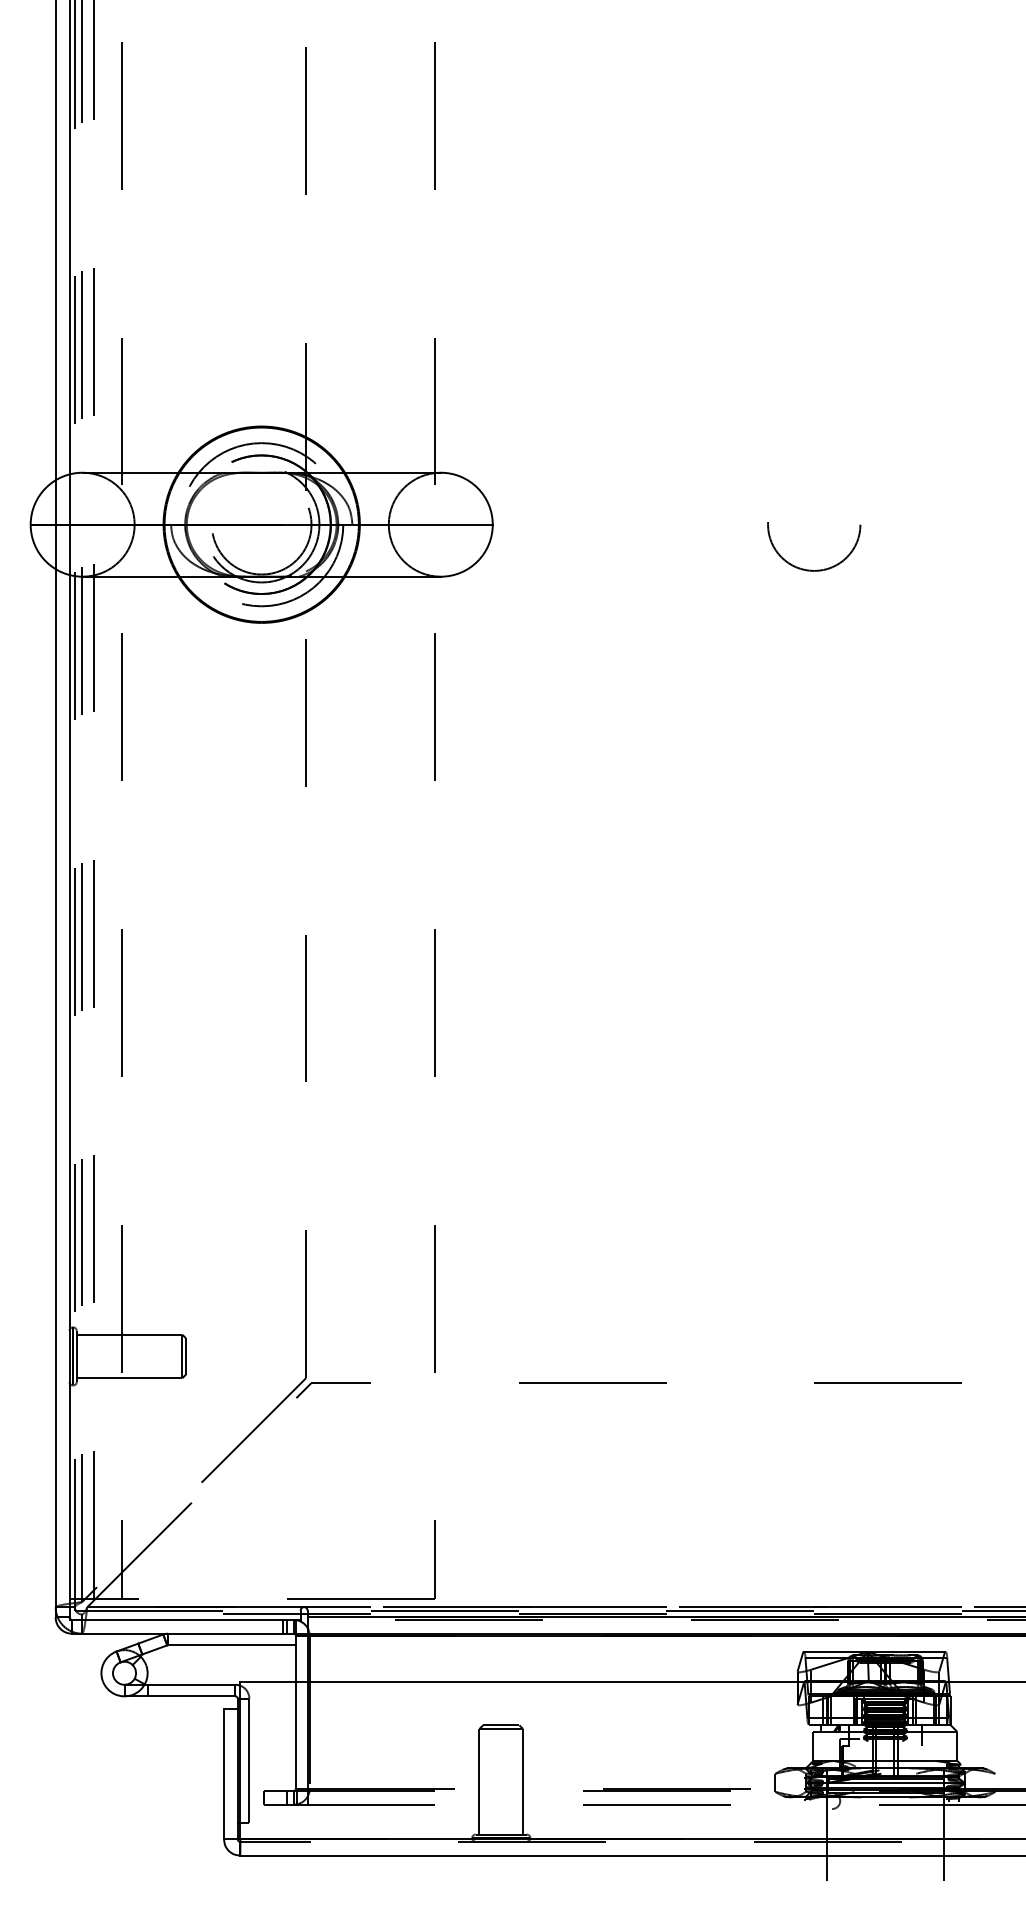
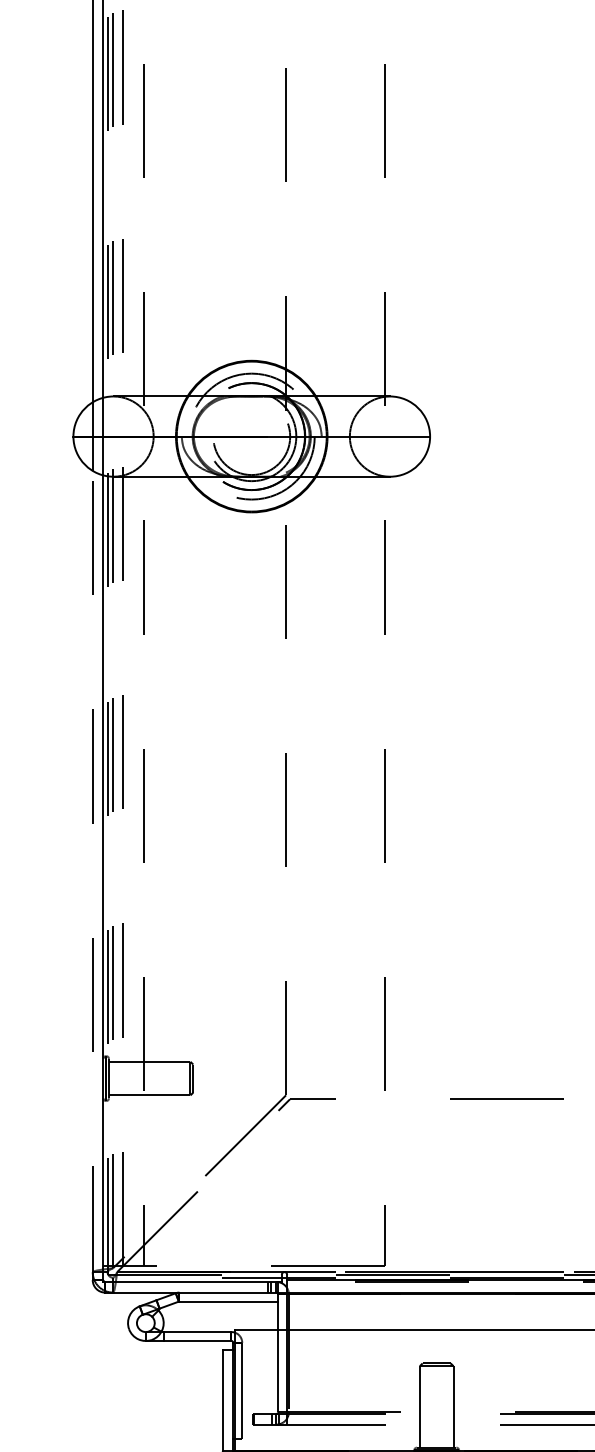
line: (55, 1092) -> (92, 874), solid -> dashed

